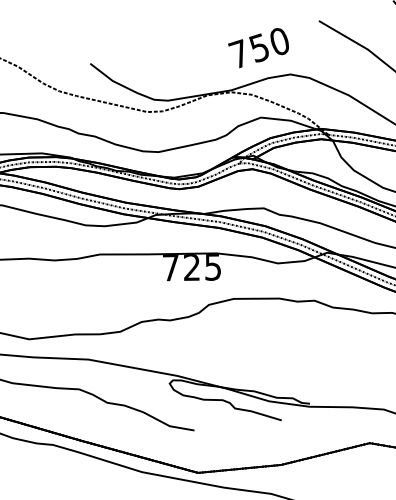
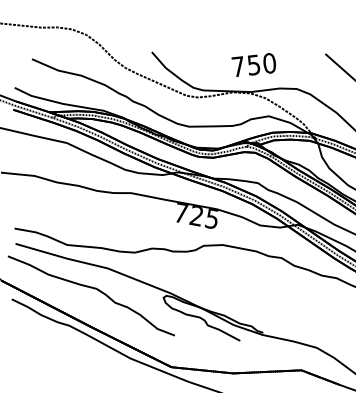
text: (258, 47) -> (253, 64), moved

